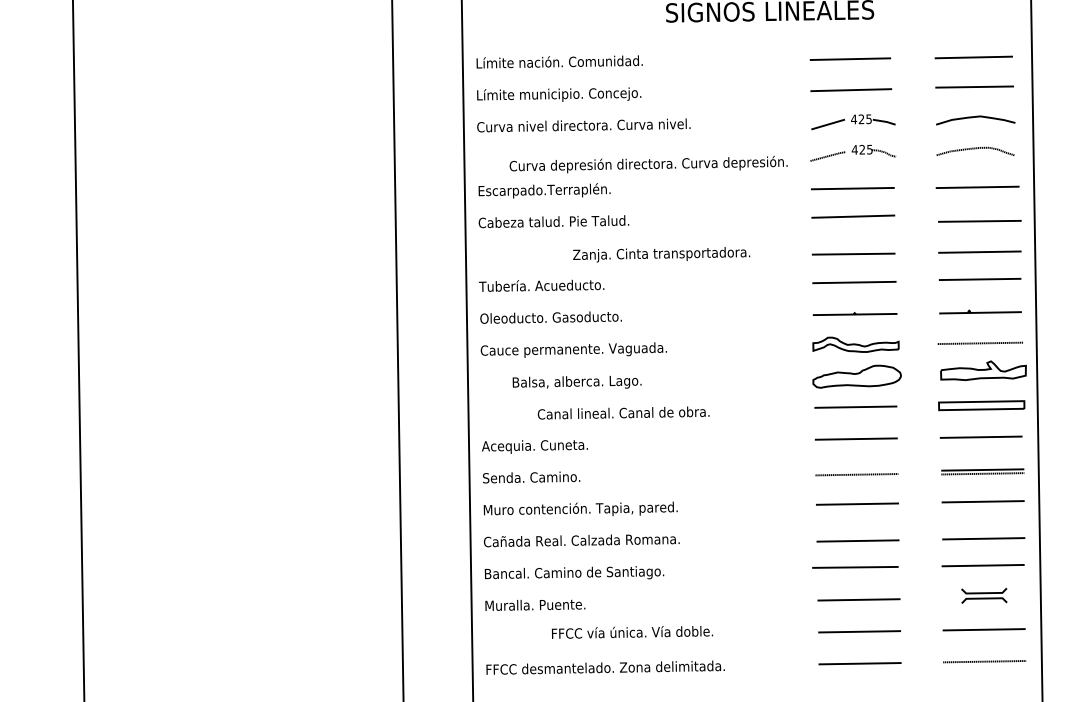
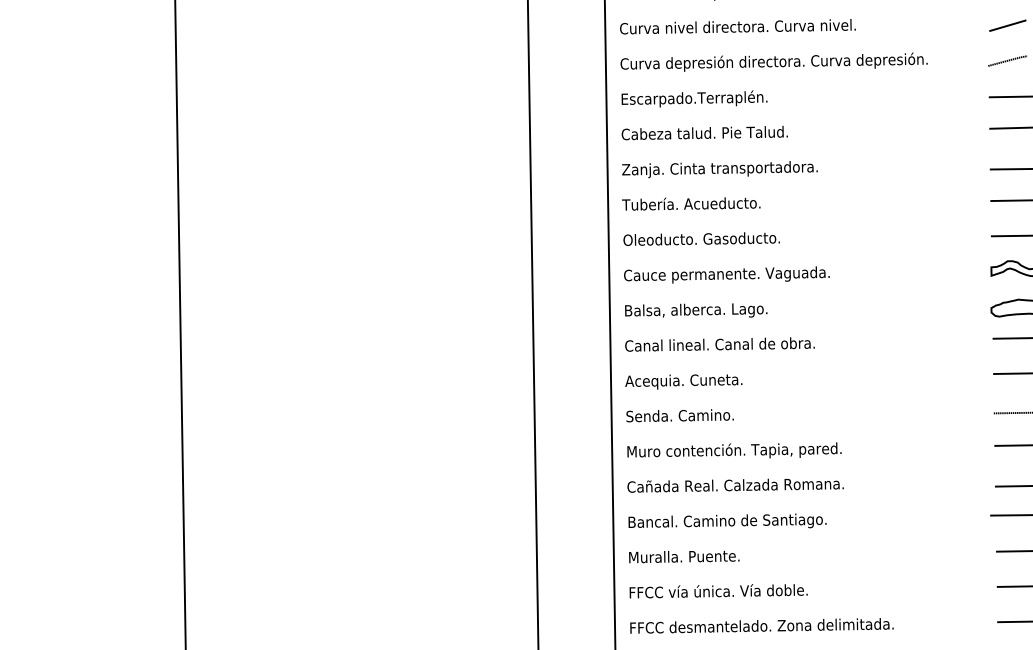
text: (648, 164) -> (773, 62), moved
text: (661, 254) -> (719, 169), moved
text: (576, 382) -> (695, 310), moved
text: (623, 412) -> (719, 343), moved
text: (632, 632) -> (718, 591), moved

